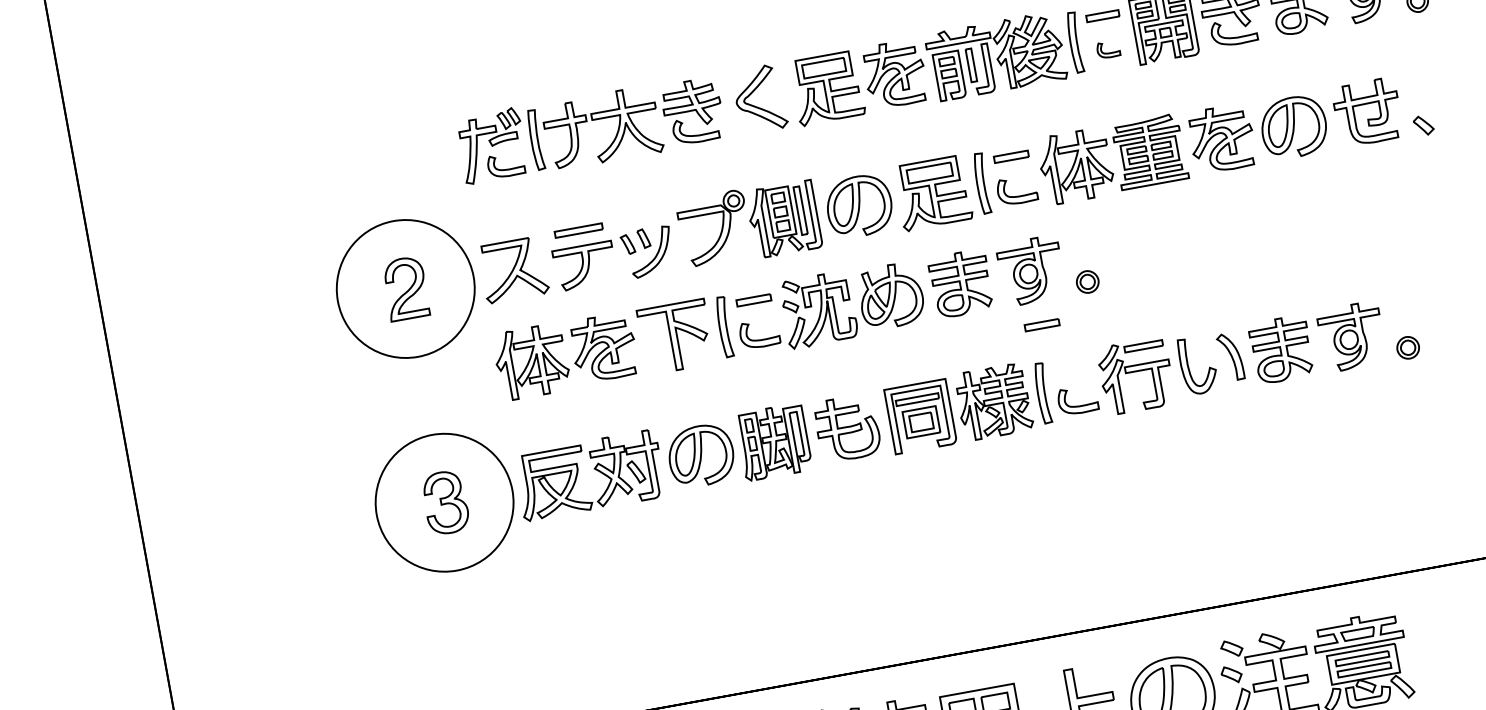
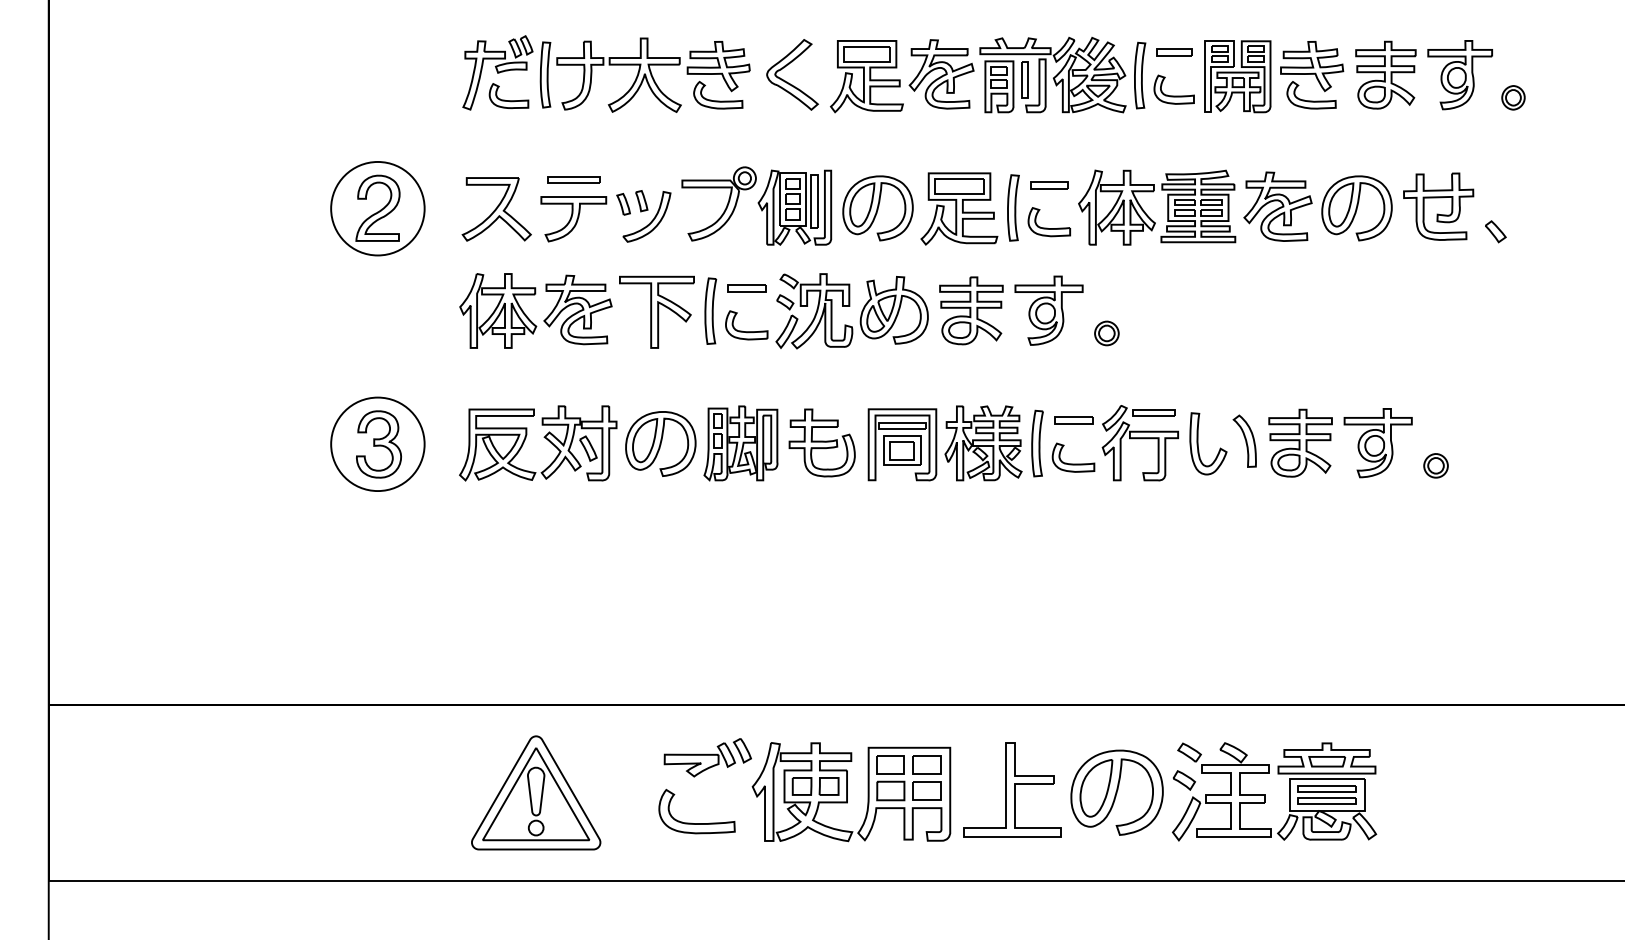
part: (1107, 49) -> (1173, 89), size x1.67
circle: (405, 288) -> (377, 208), size x0.62
part: (1041, 325) -> (1073, 420), moved
circle: (444, 502) -> (377, 444), size x0.62

